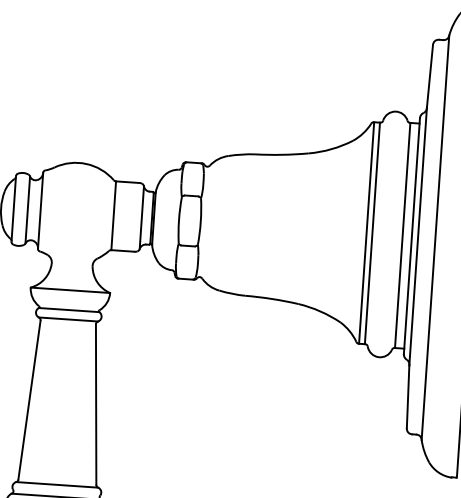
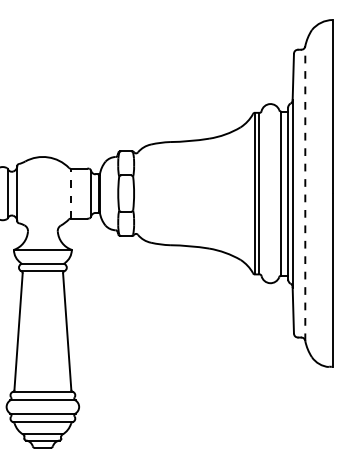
line: (113, 215) -> (70, 193), solid -> dashed
line: (435, 237) -> (305, 193), solid -> dashed

